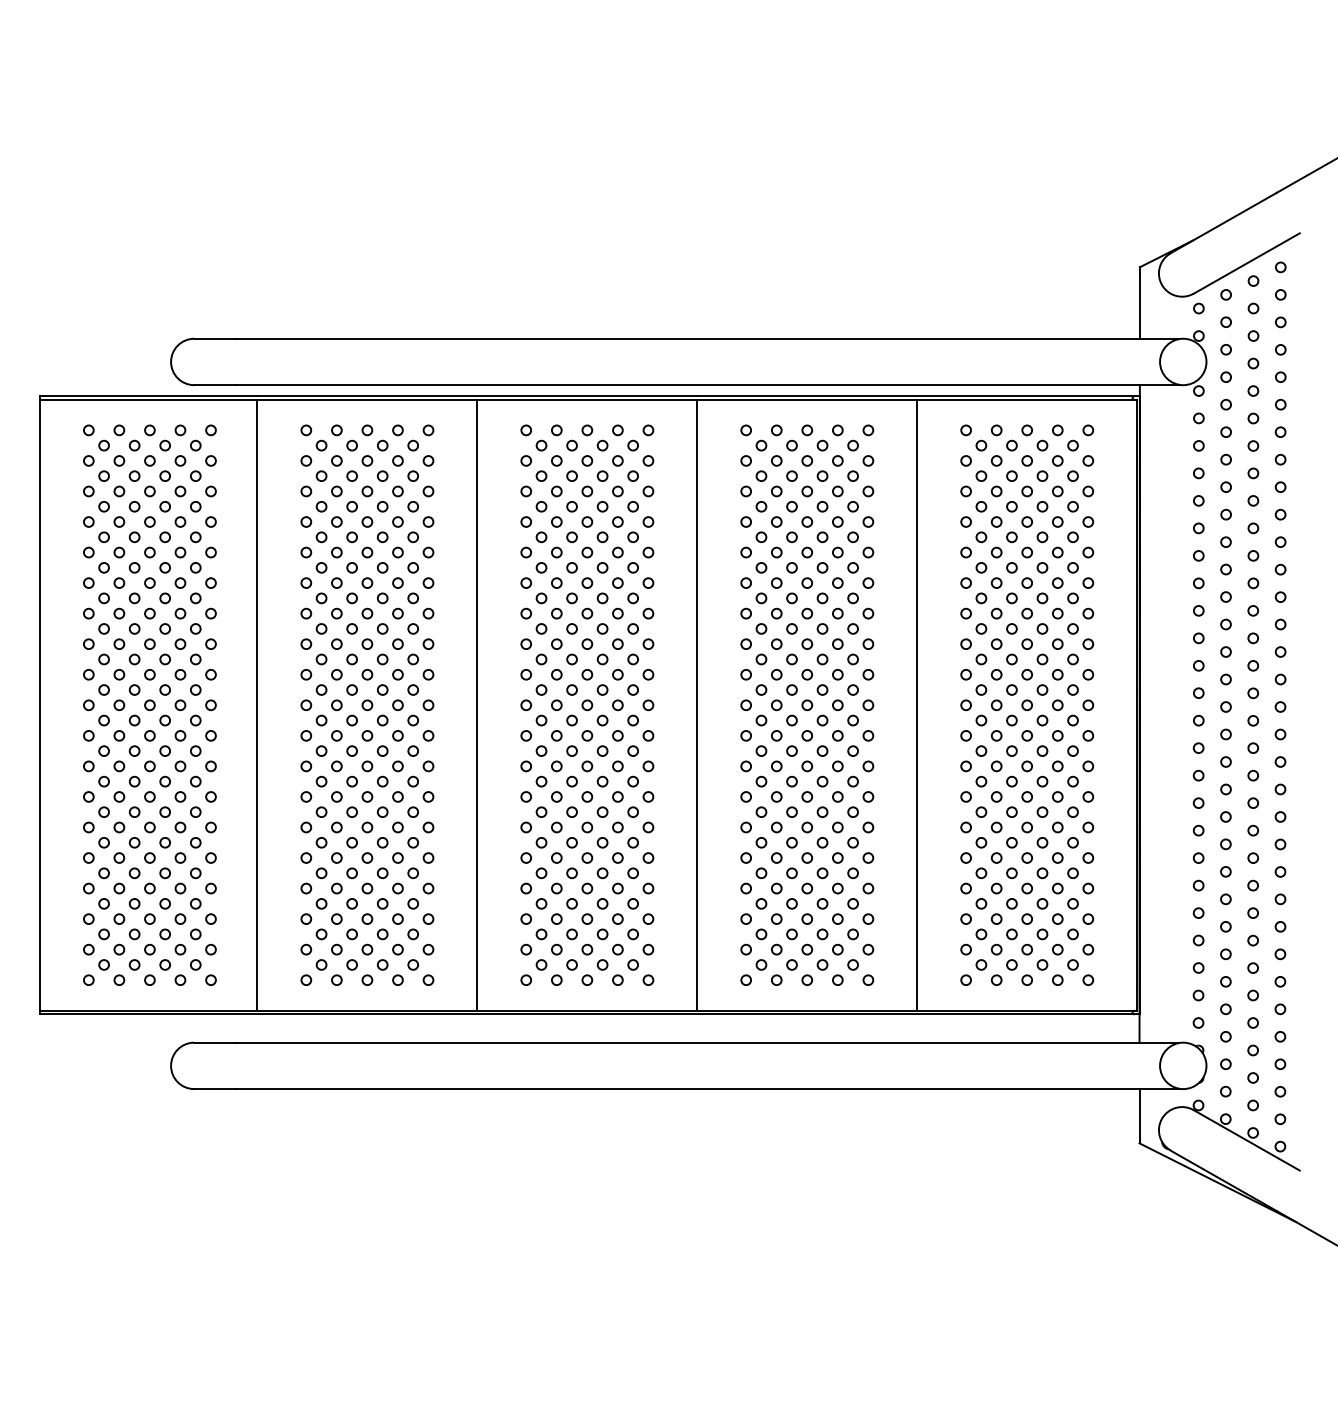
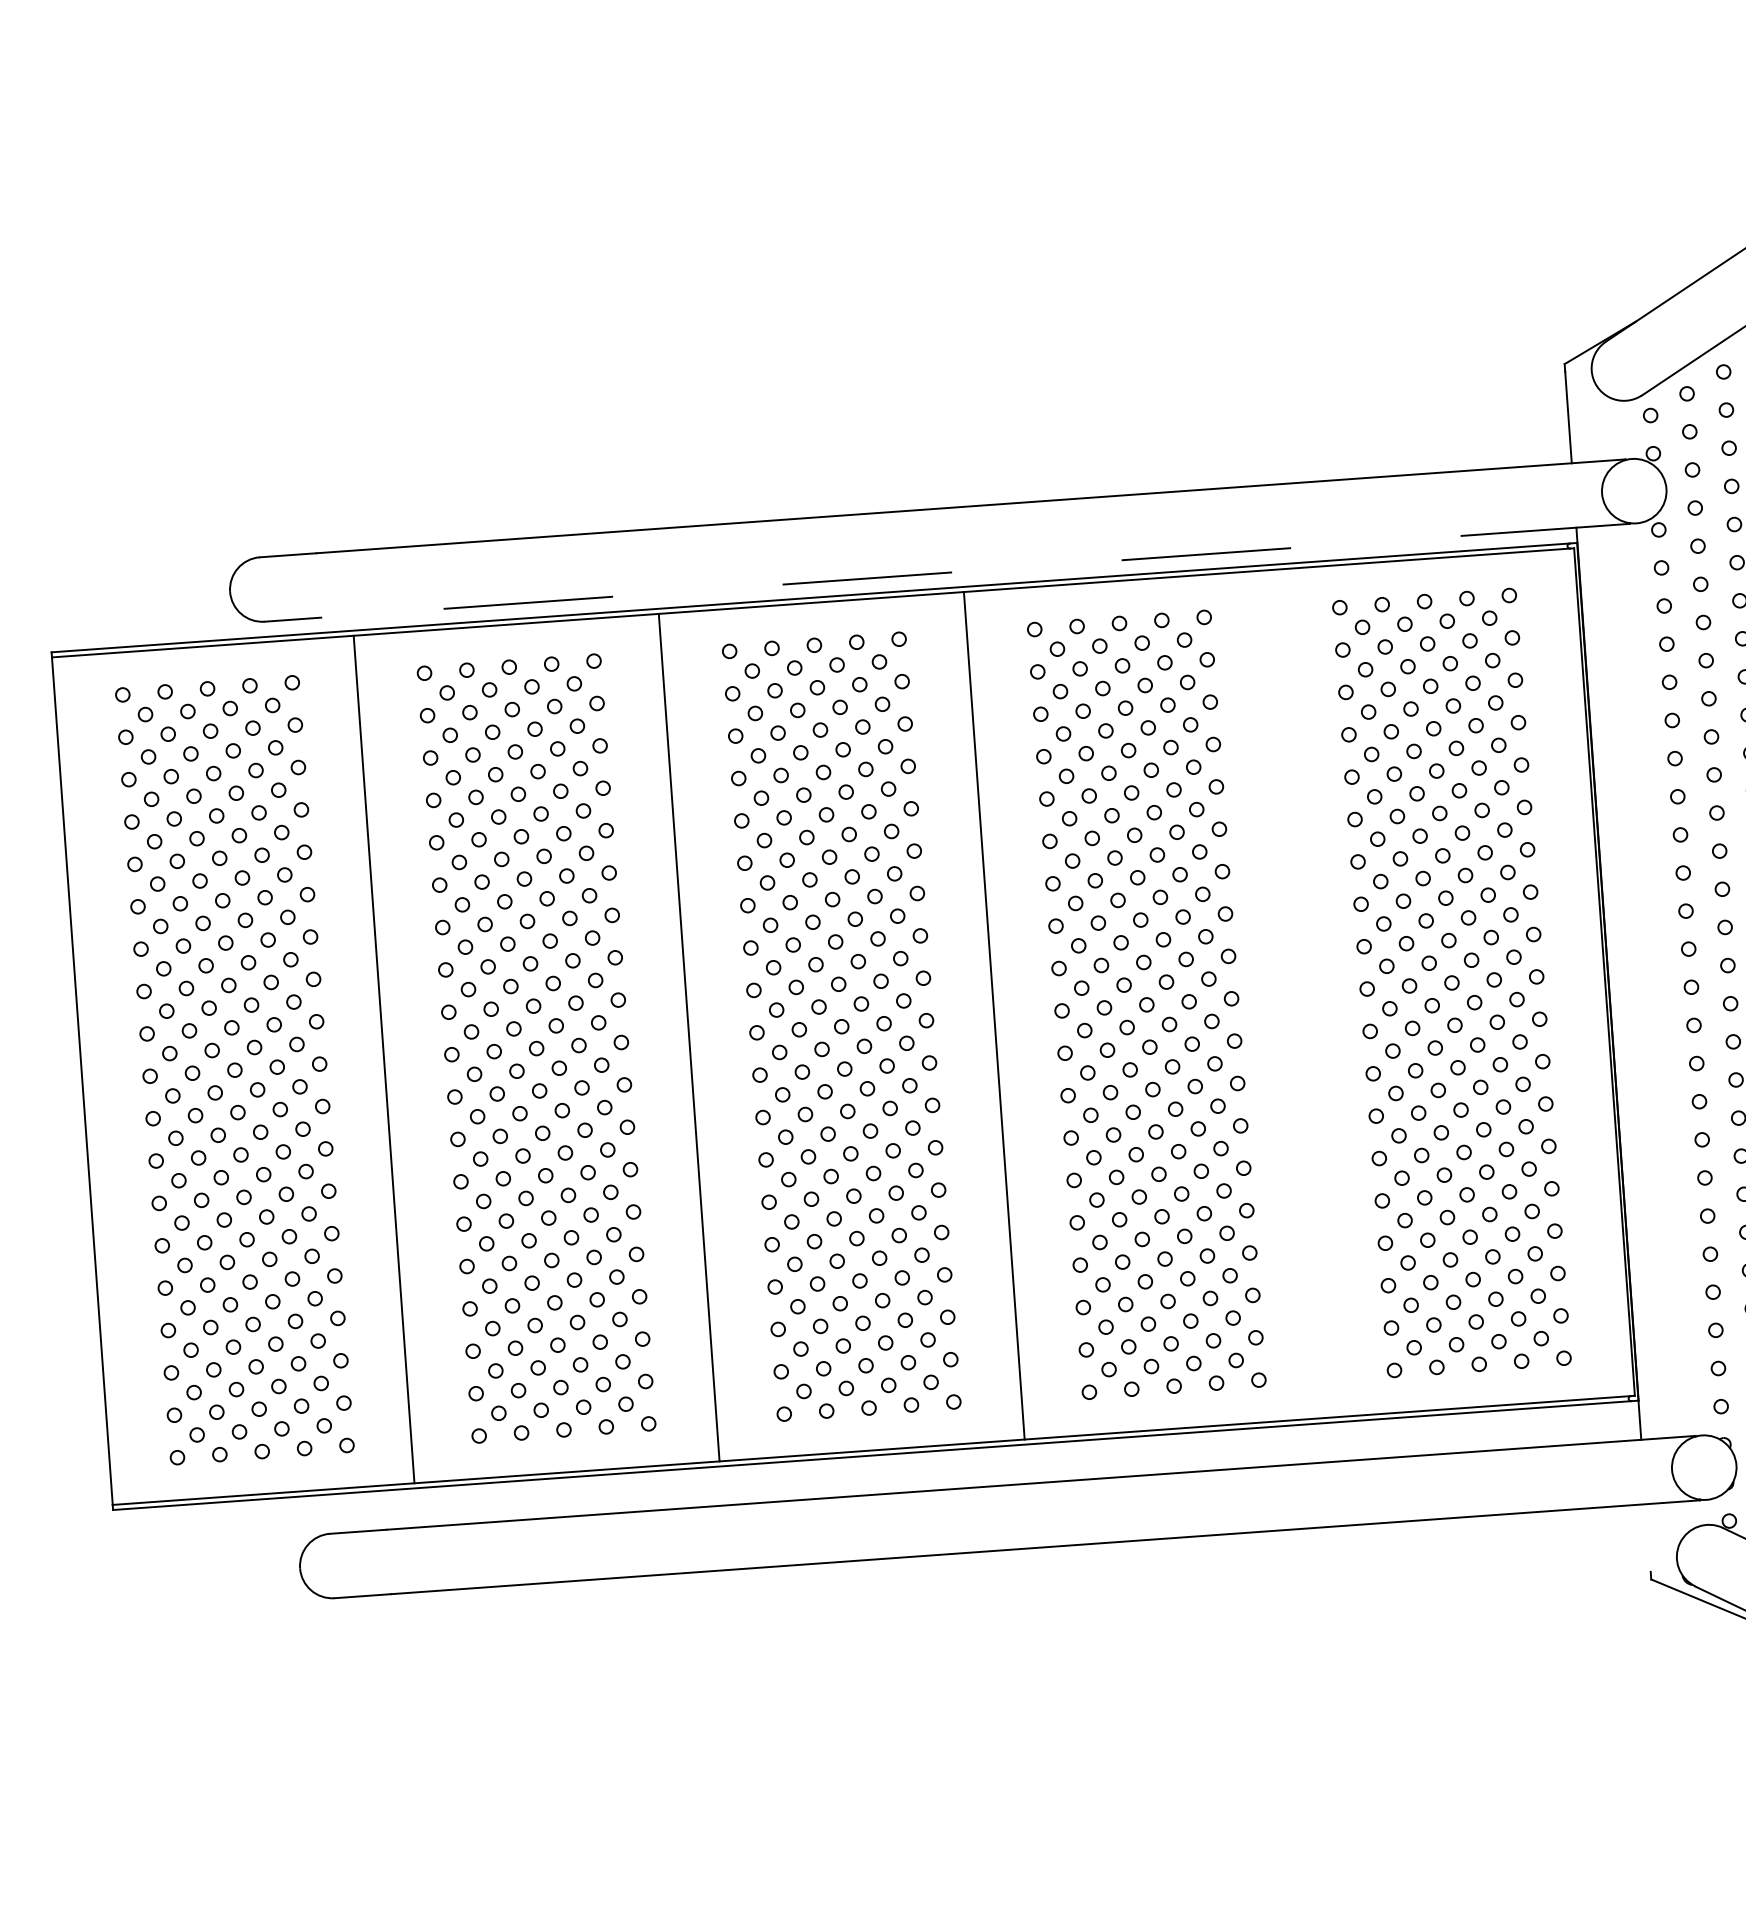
line: (706, 385) -> (975, 571), solid -> dashed
line: (917, 704) -> (1299, 992), removed
line: (1139, 1113) -> (1648, 1538), removed

